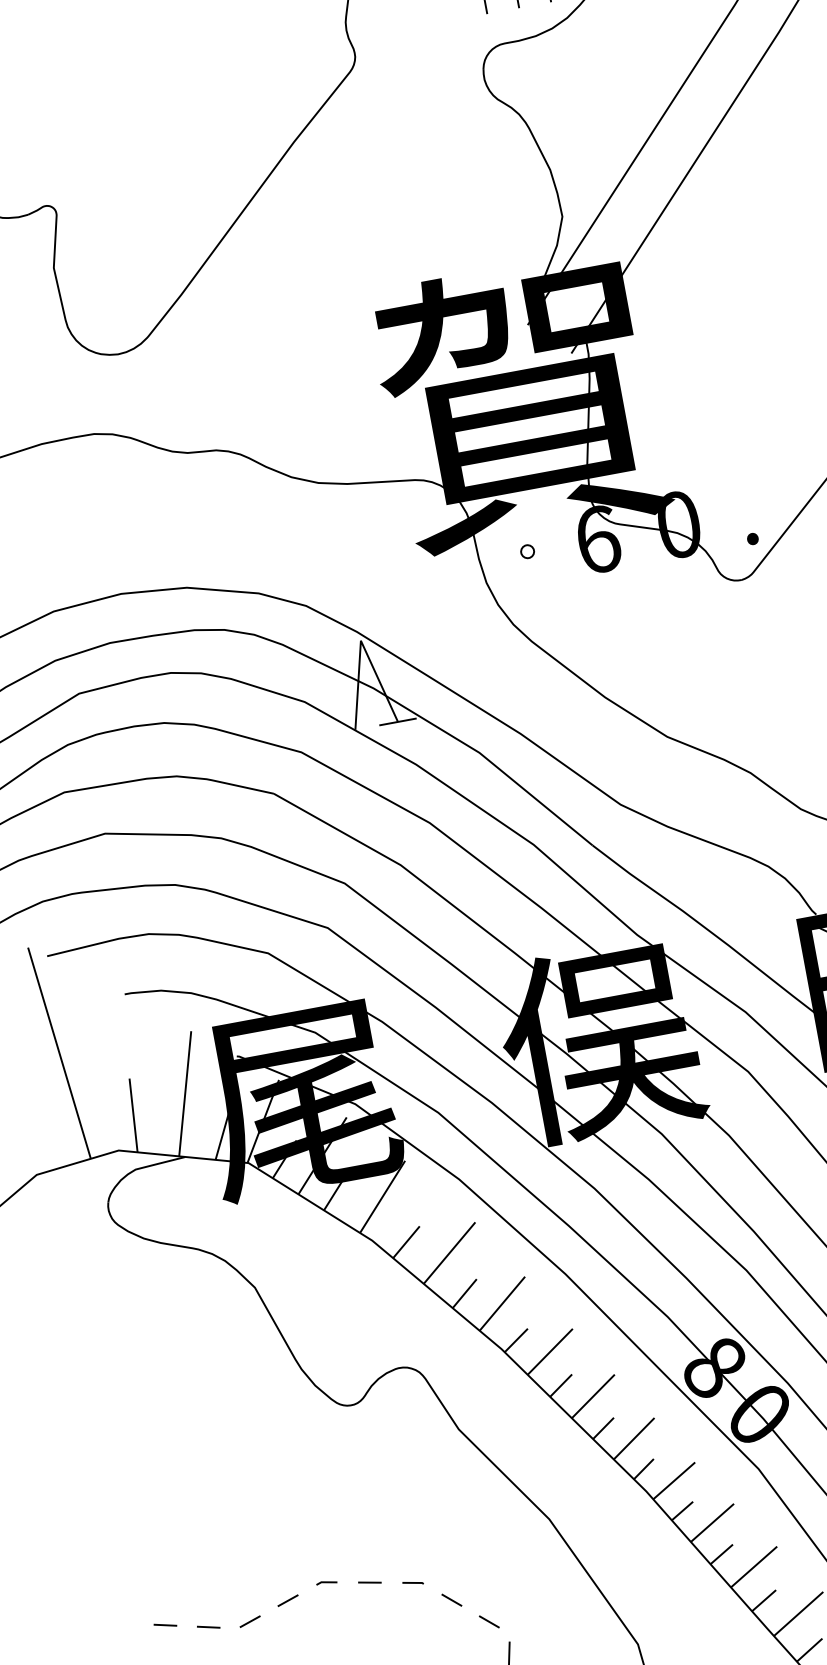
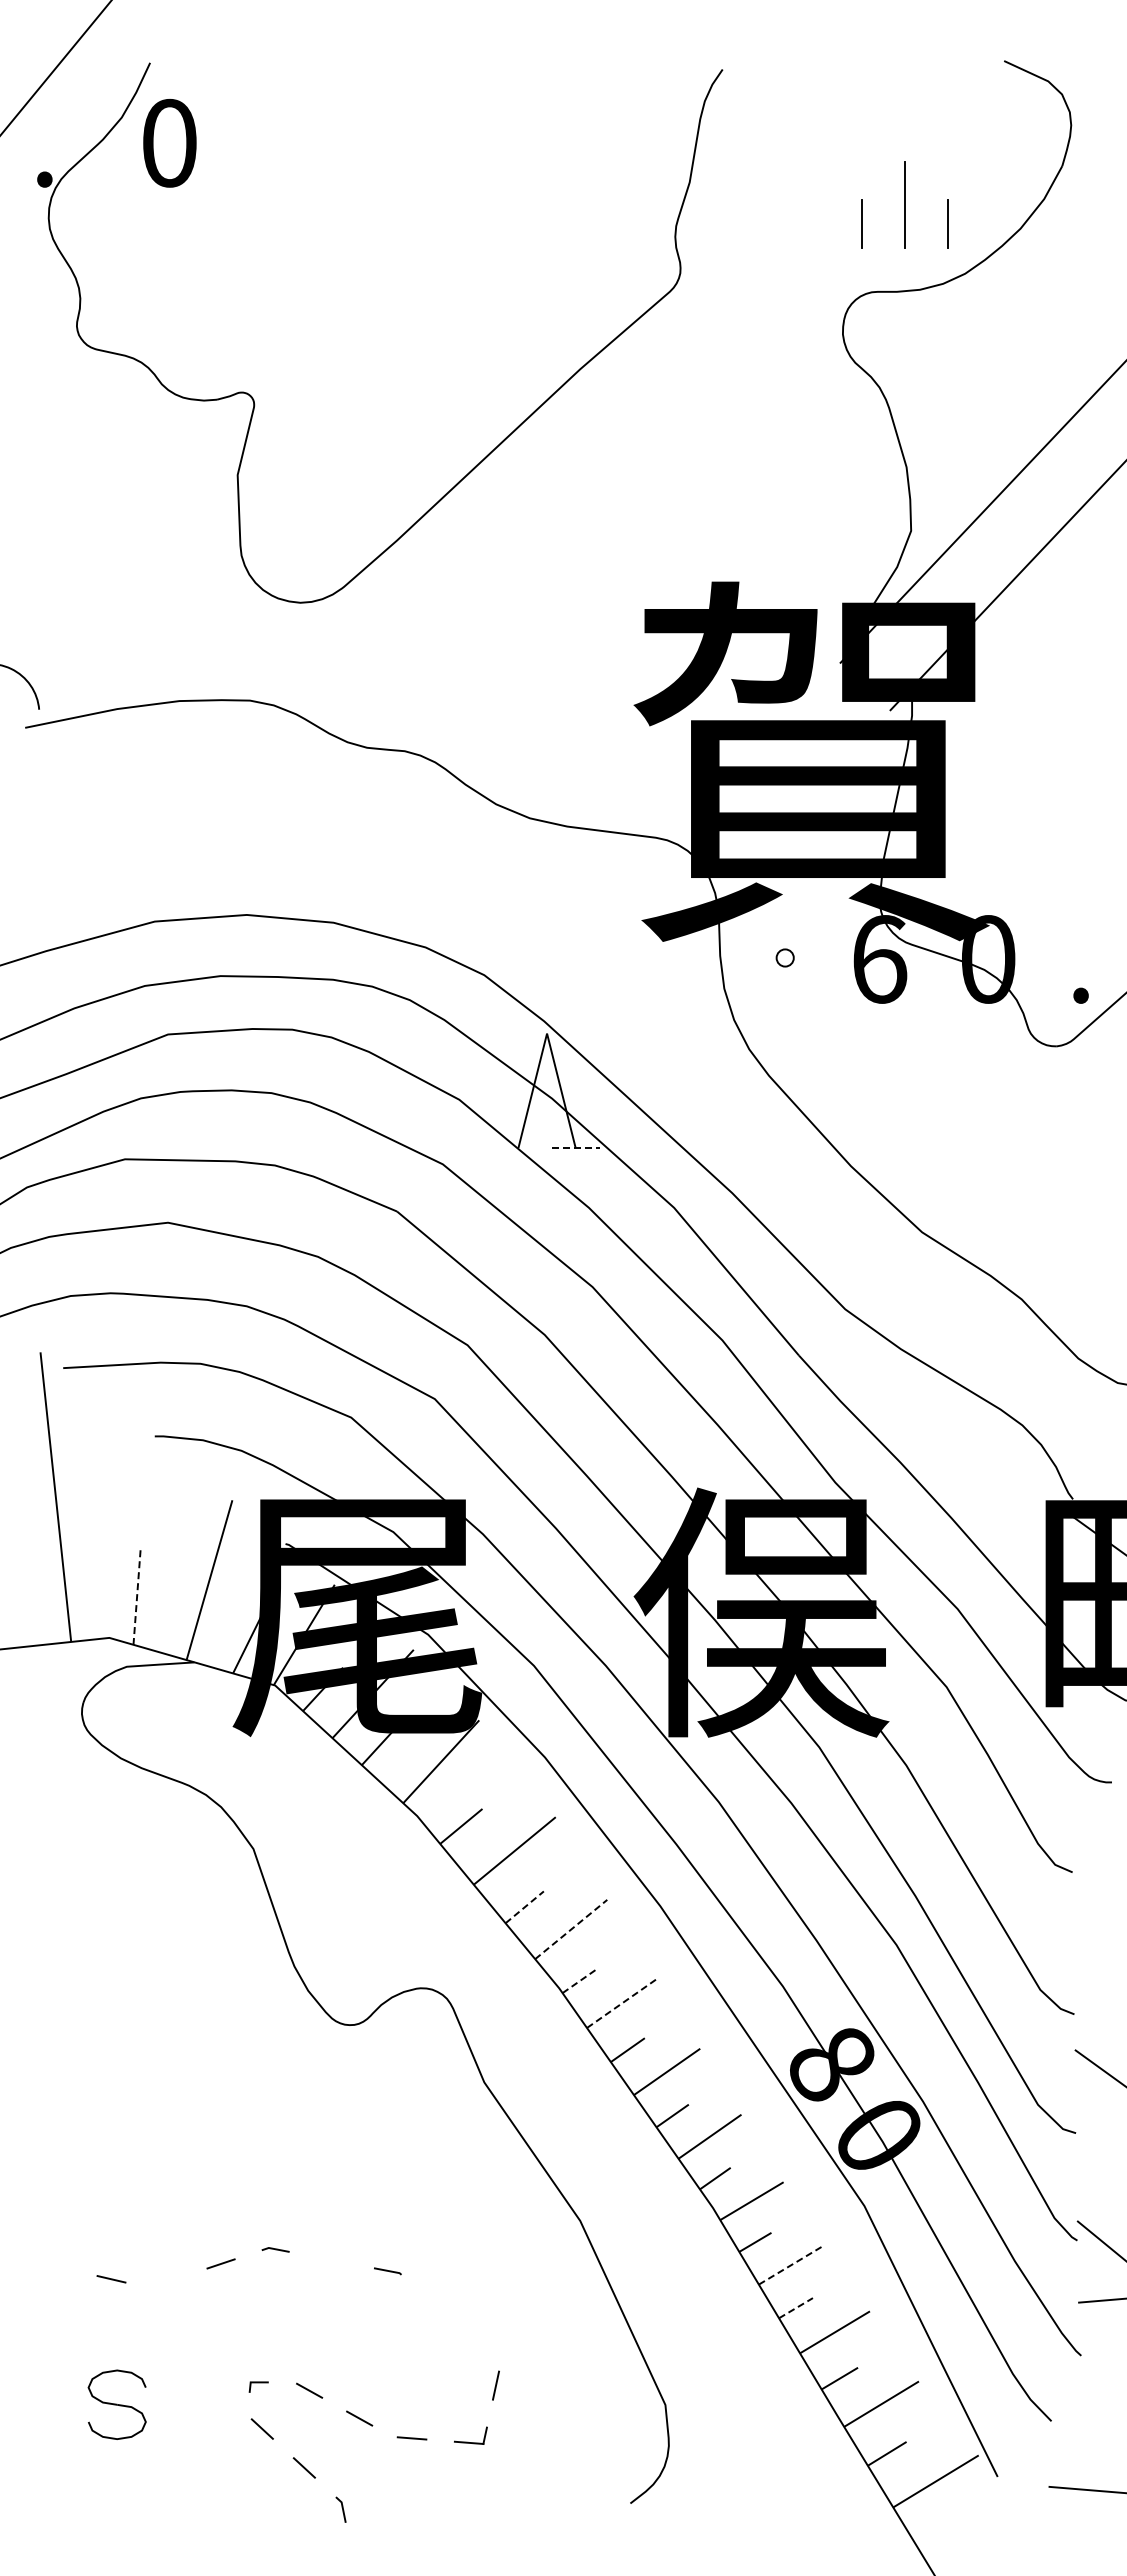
line: (397, 722) -> (575, 1148), solid -> dashed
line: (133, 1115) -> (137, 1595), solid -> dashed
line: (464, 1293) -> (524, 1907), solid -> dashed
line: (502, 1303) -> (571, 1929), solid -> dashed
line: (516, 1340) -> (580, 1980), solid -> dashed
line: (549, 1351) -> (621, 2003), solid -> dashed
line: (712, 1522) -> (791, 2264), solid -> dashed
line: (721, 1554) -> (795, 2308), solid -> dashed
line: (369, 1582) -> (331, 2259), removed
line: (452, 1599) -> (434, 2302), removed
line: (249, 1621) -> (166, 2281), removed
line: (489, 1621) -> (477, 2339), removed
line: (165, 1625) -> (55, 2266), removed

